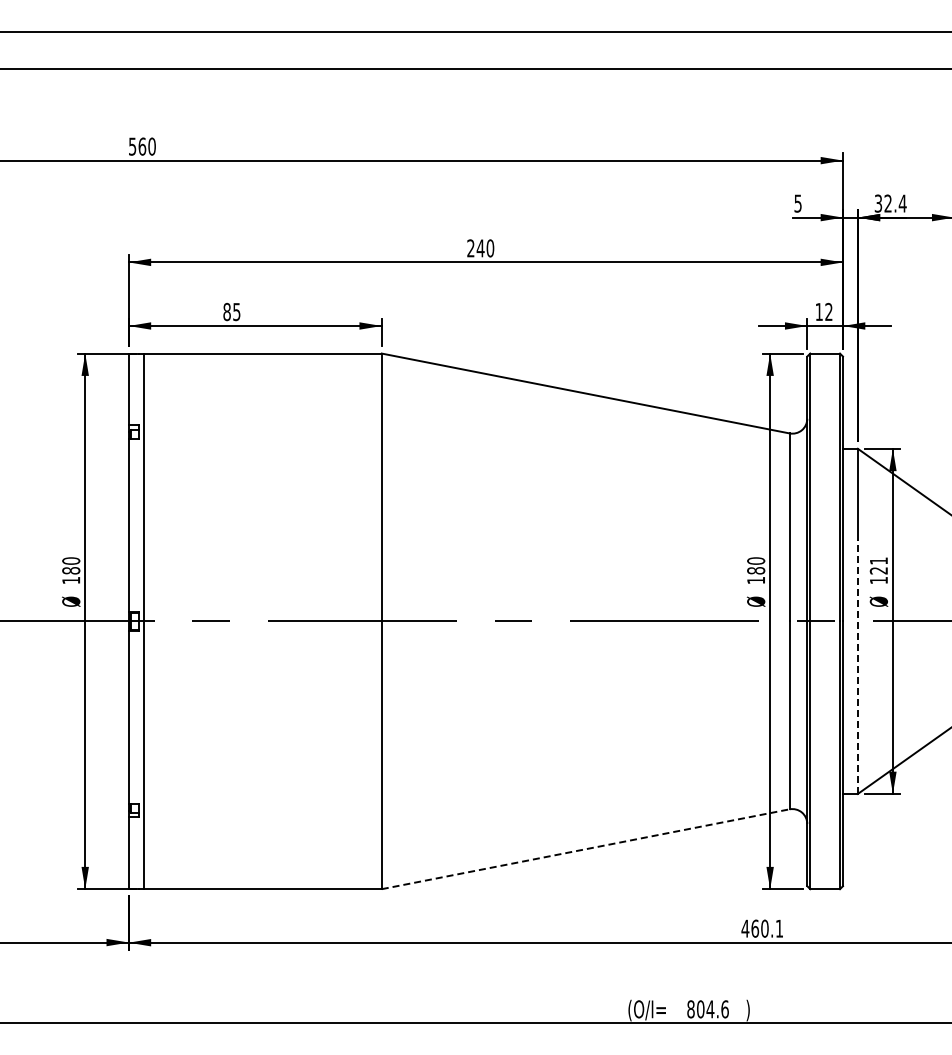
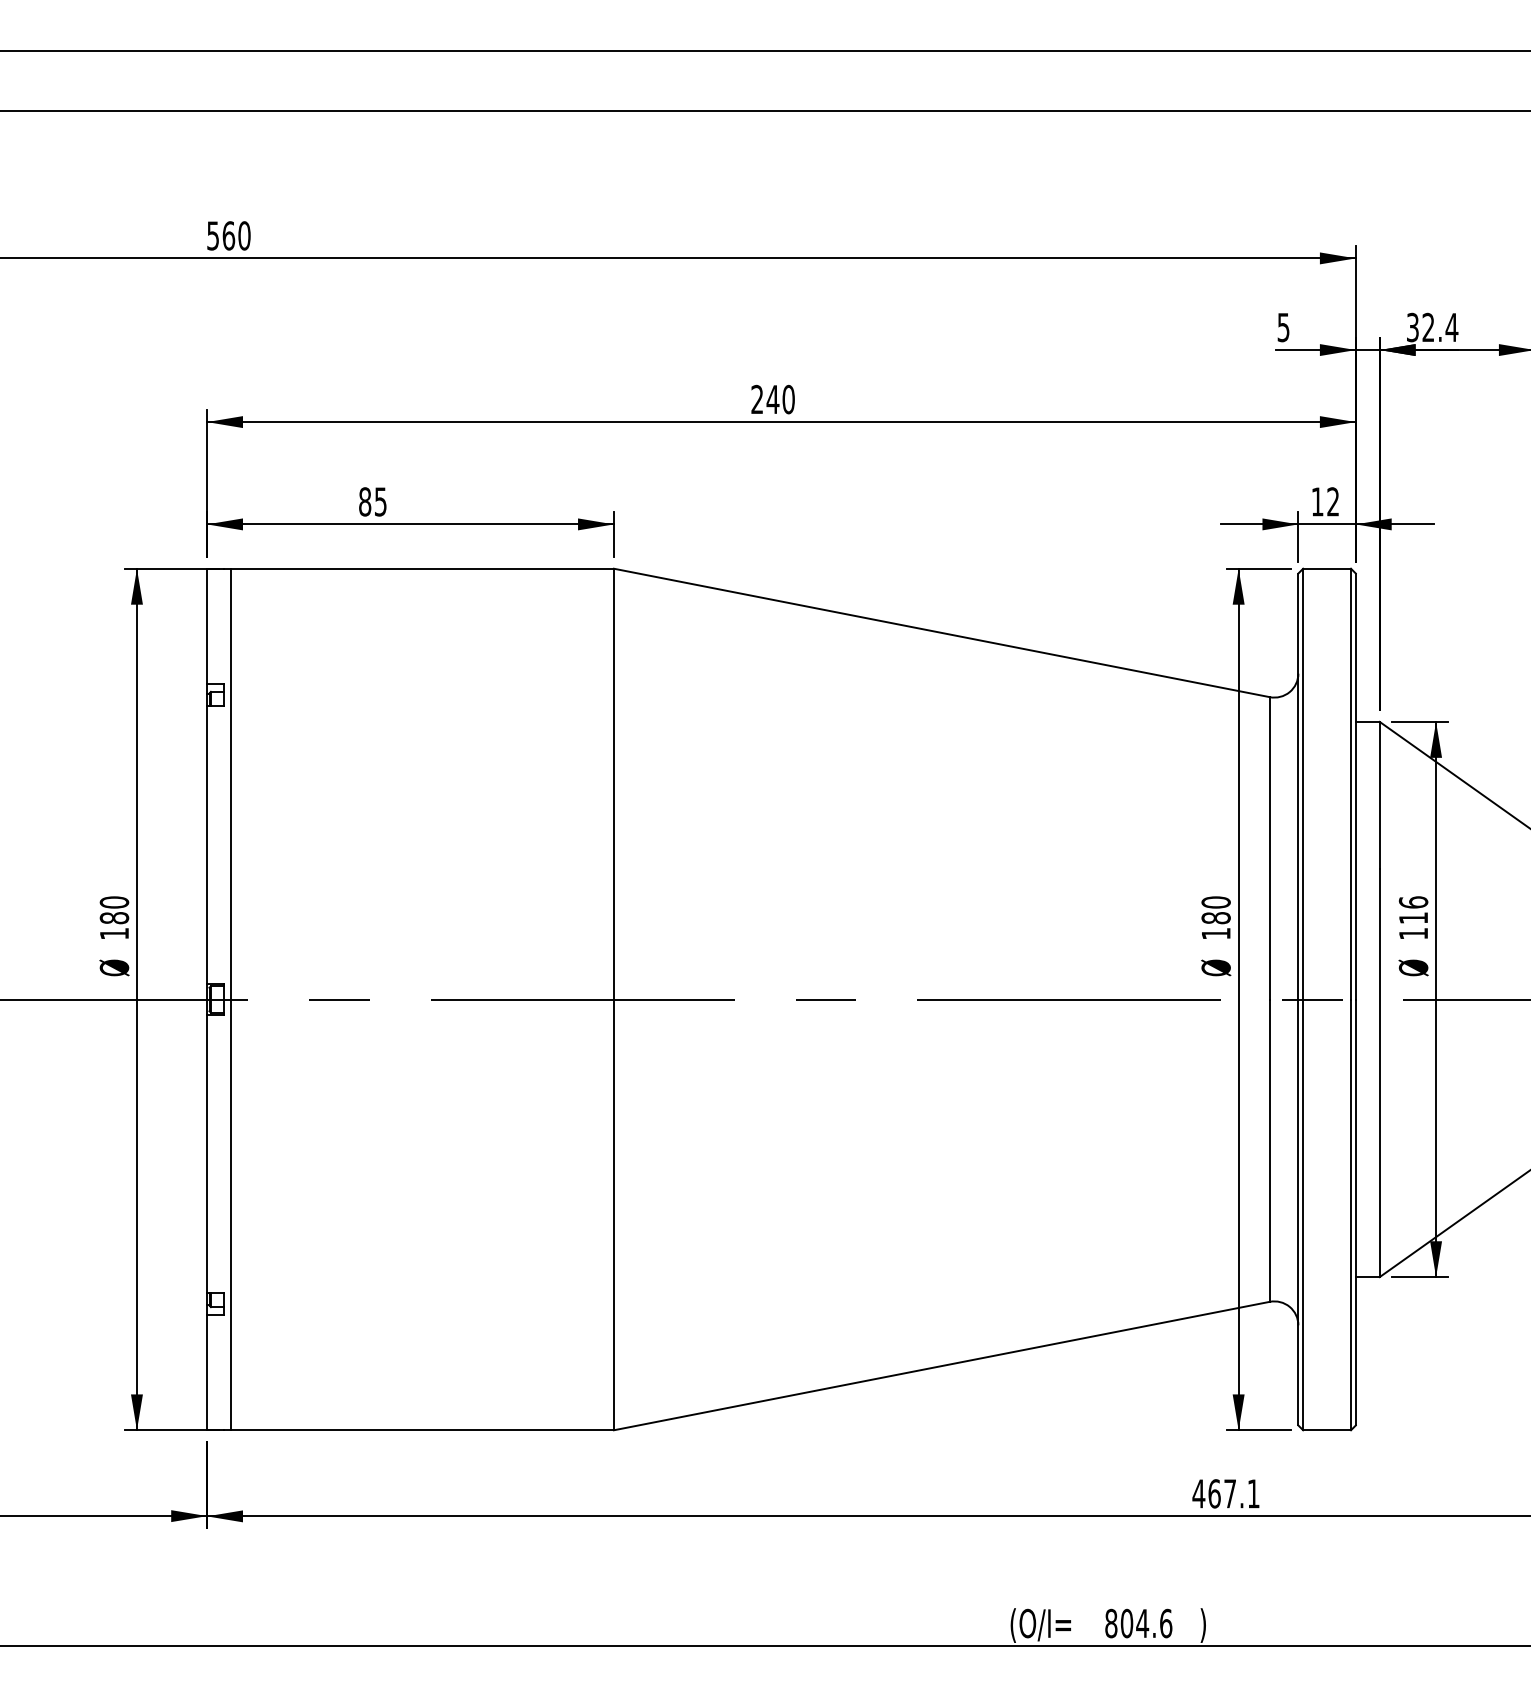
text: (878, 565) -> (1412, 909), 121 -> 116
line: (857, 667) -> (1379, 1073), dashed -> solid
line: (585, 849) -> (941, 1366), dashed -> solid
text: (764, 928) -> (1229, 1493), 460.1 -> 467.1

